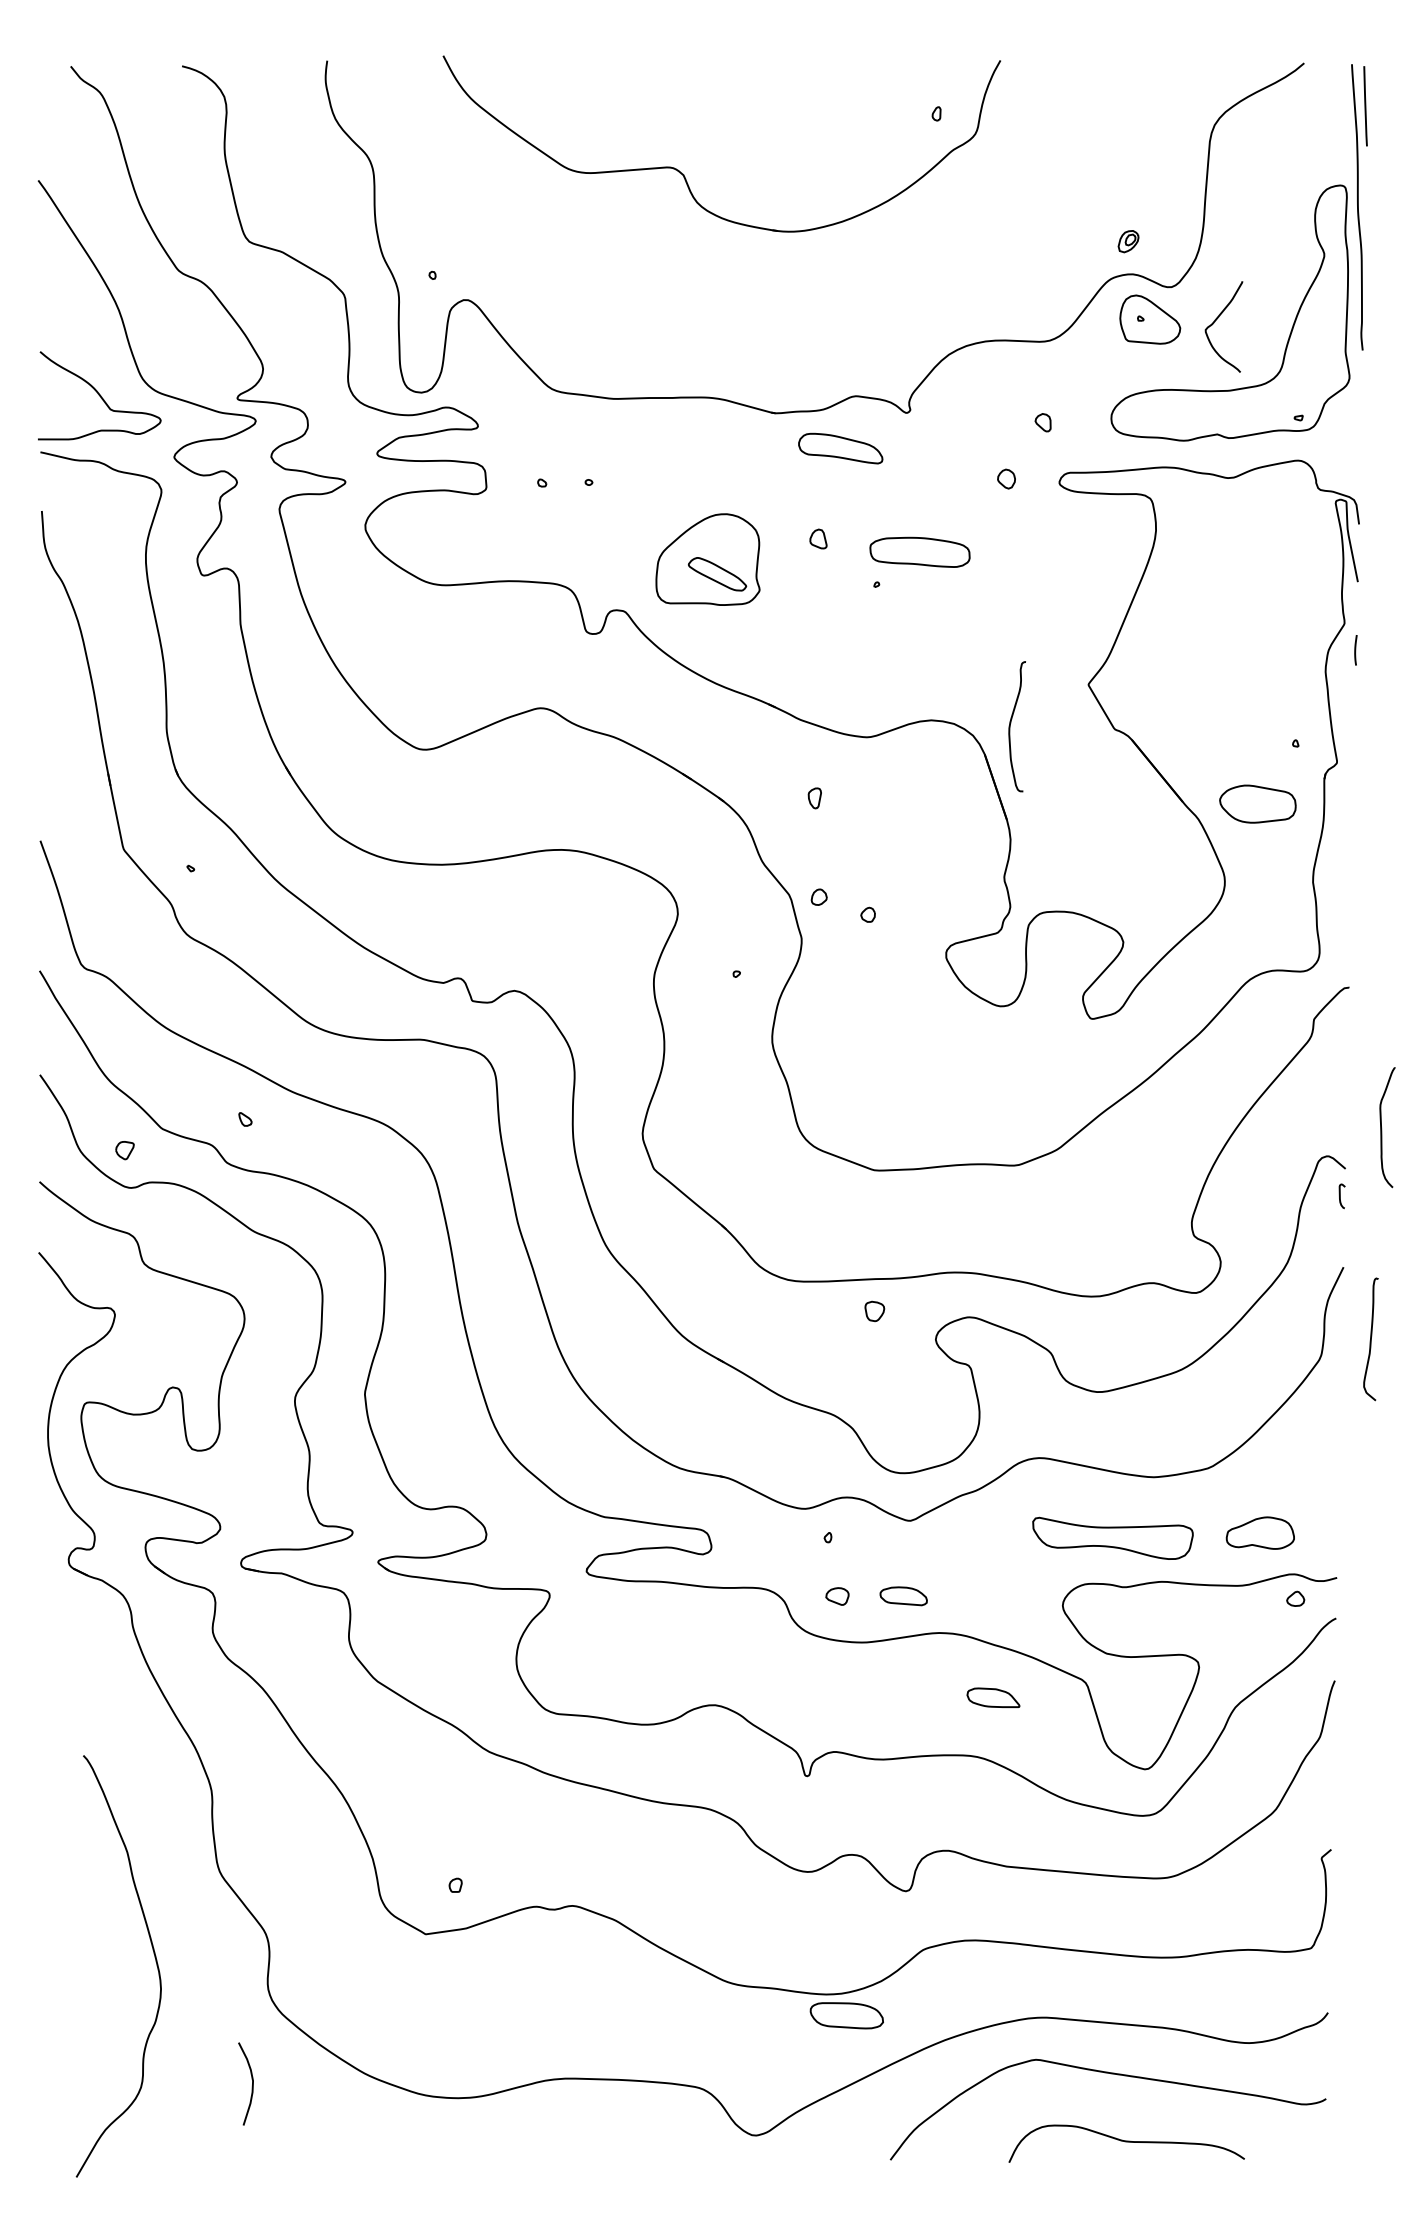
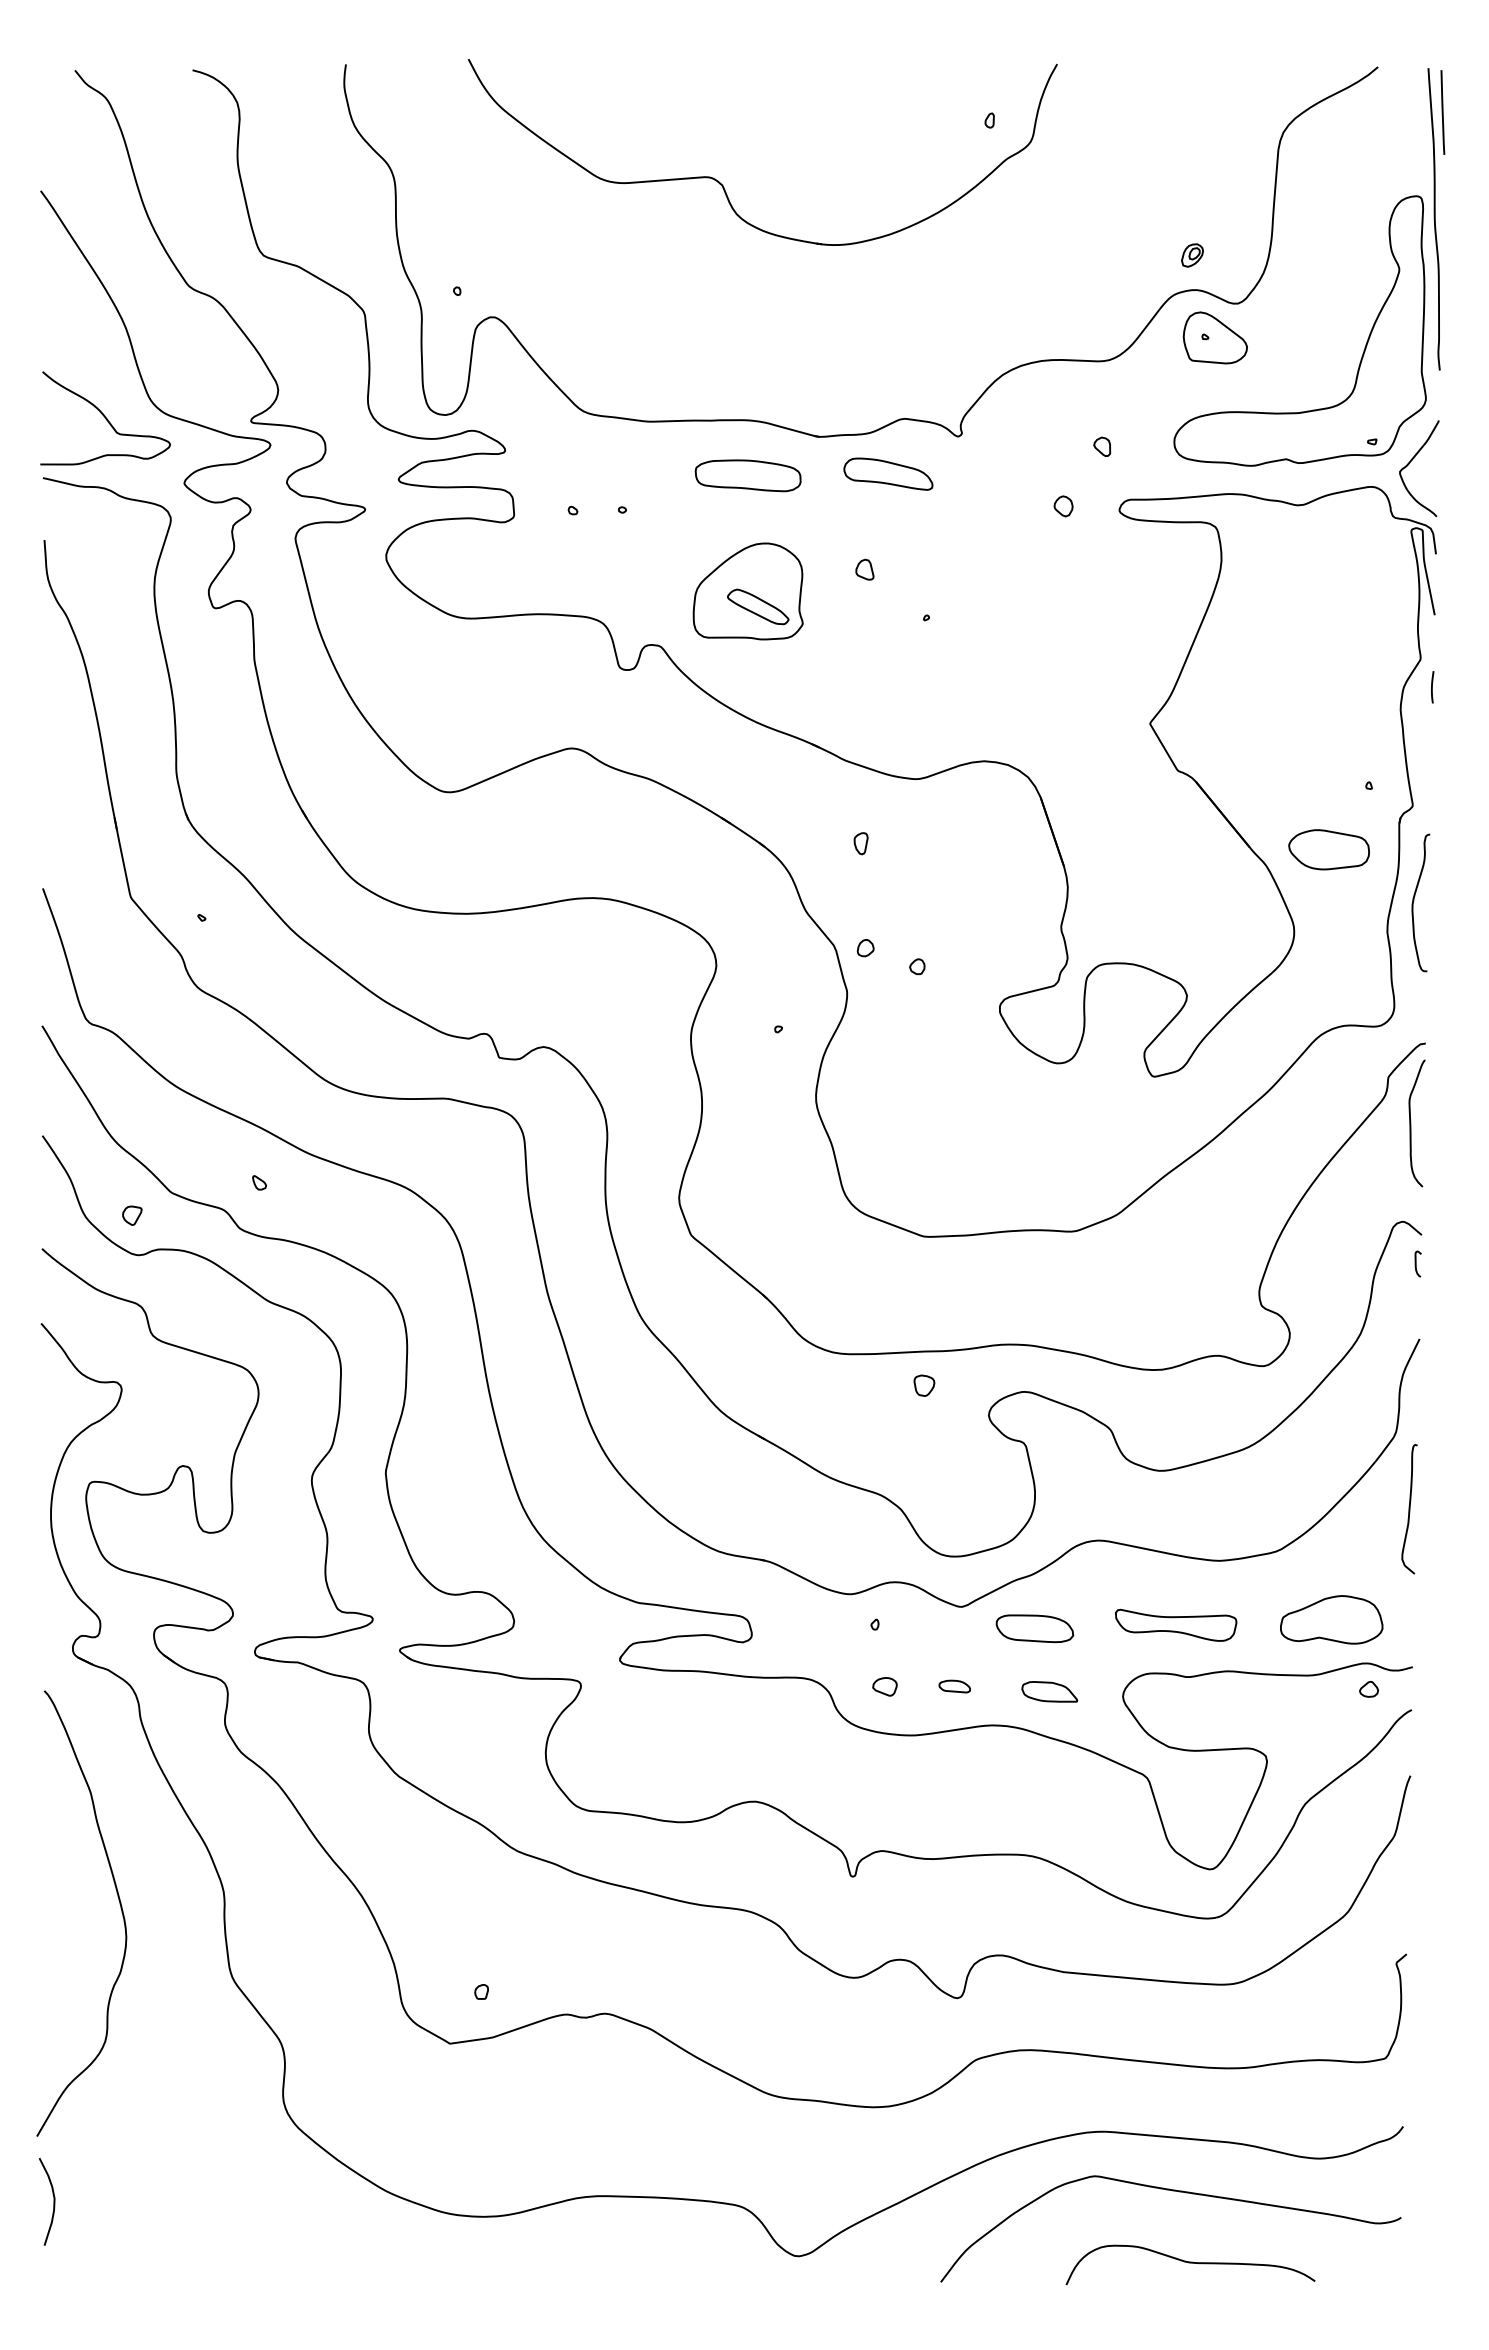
part: (1215, 322) -> (1410, 463), moved
part: (919, 552) -> (747, 475), moved
curve: (1011, 724) -> (1414, 900), moved
curve: (1382, 1127) -> (1411, 1123), moved
curve: (1370, 1339) -> (1409, 1509), moved
part: (1260, 1532) -> (1331, 1619), size x1.43
part: (1113, 1537) -> (1176, 1624), size x0.71
part: (903, 1596) -> (954, 1686), size x0.62
part: (993, 1697) -> (1049, 1691), moved
curve: (154, 1957) -> (119, 1904), moved
part: (846, 2015) -> (1034, 1628), moved
curve: (252, 2083) -> (53, 2201), moved

